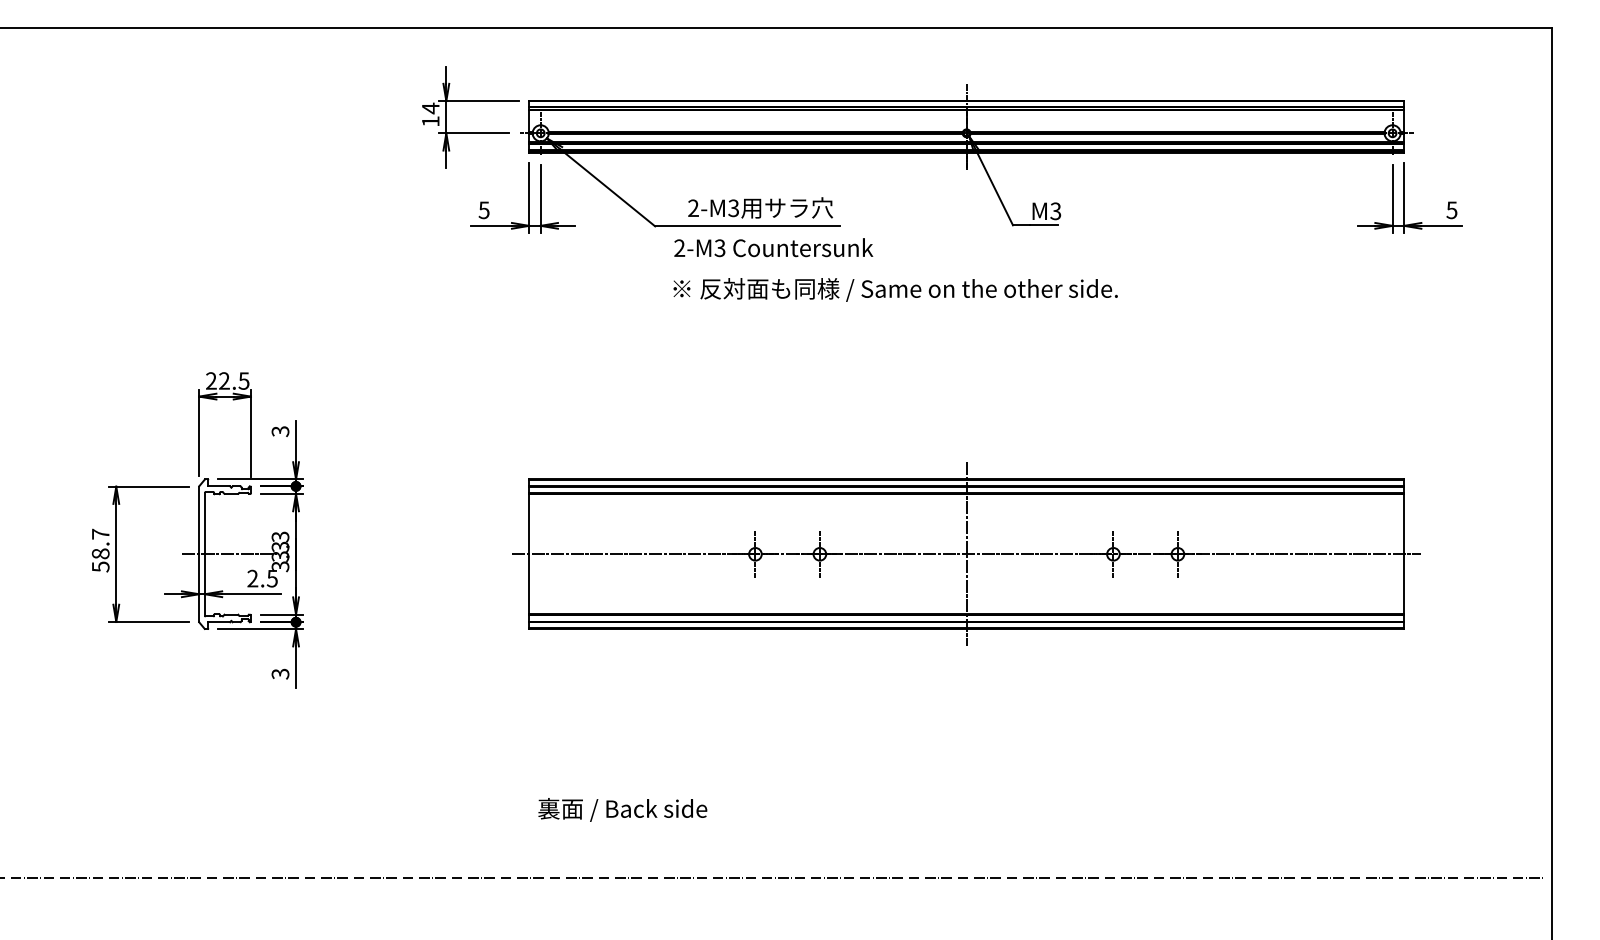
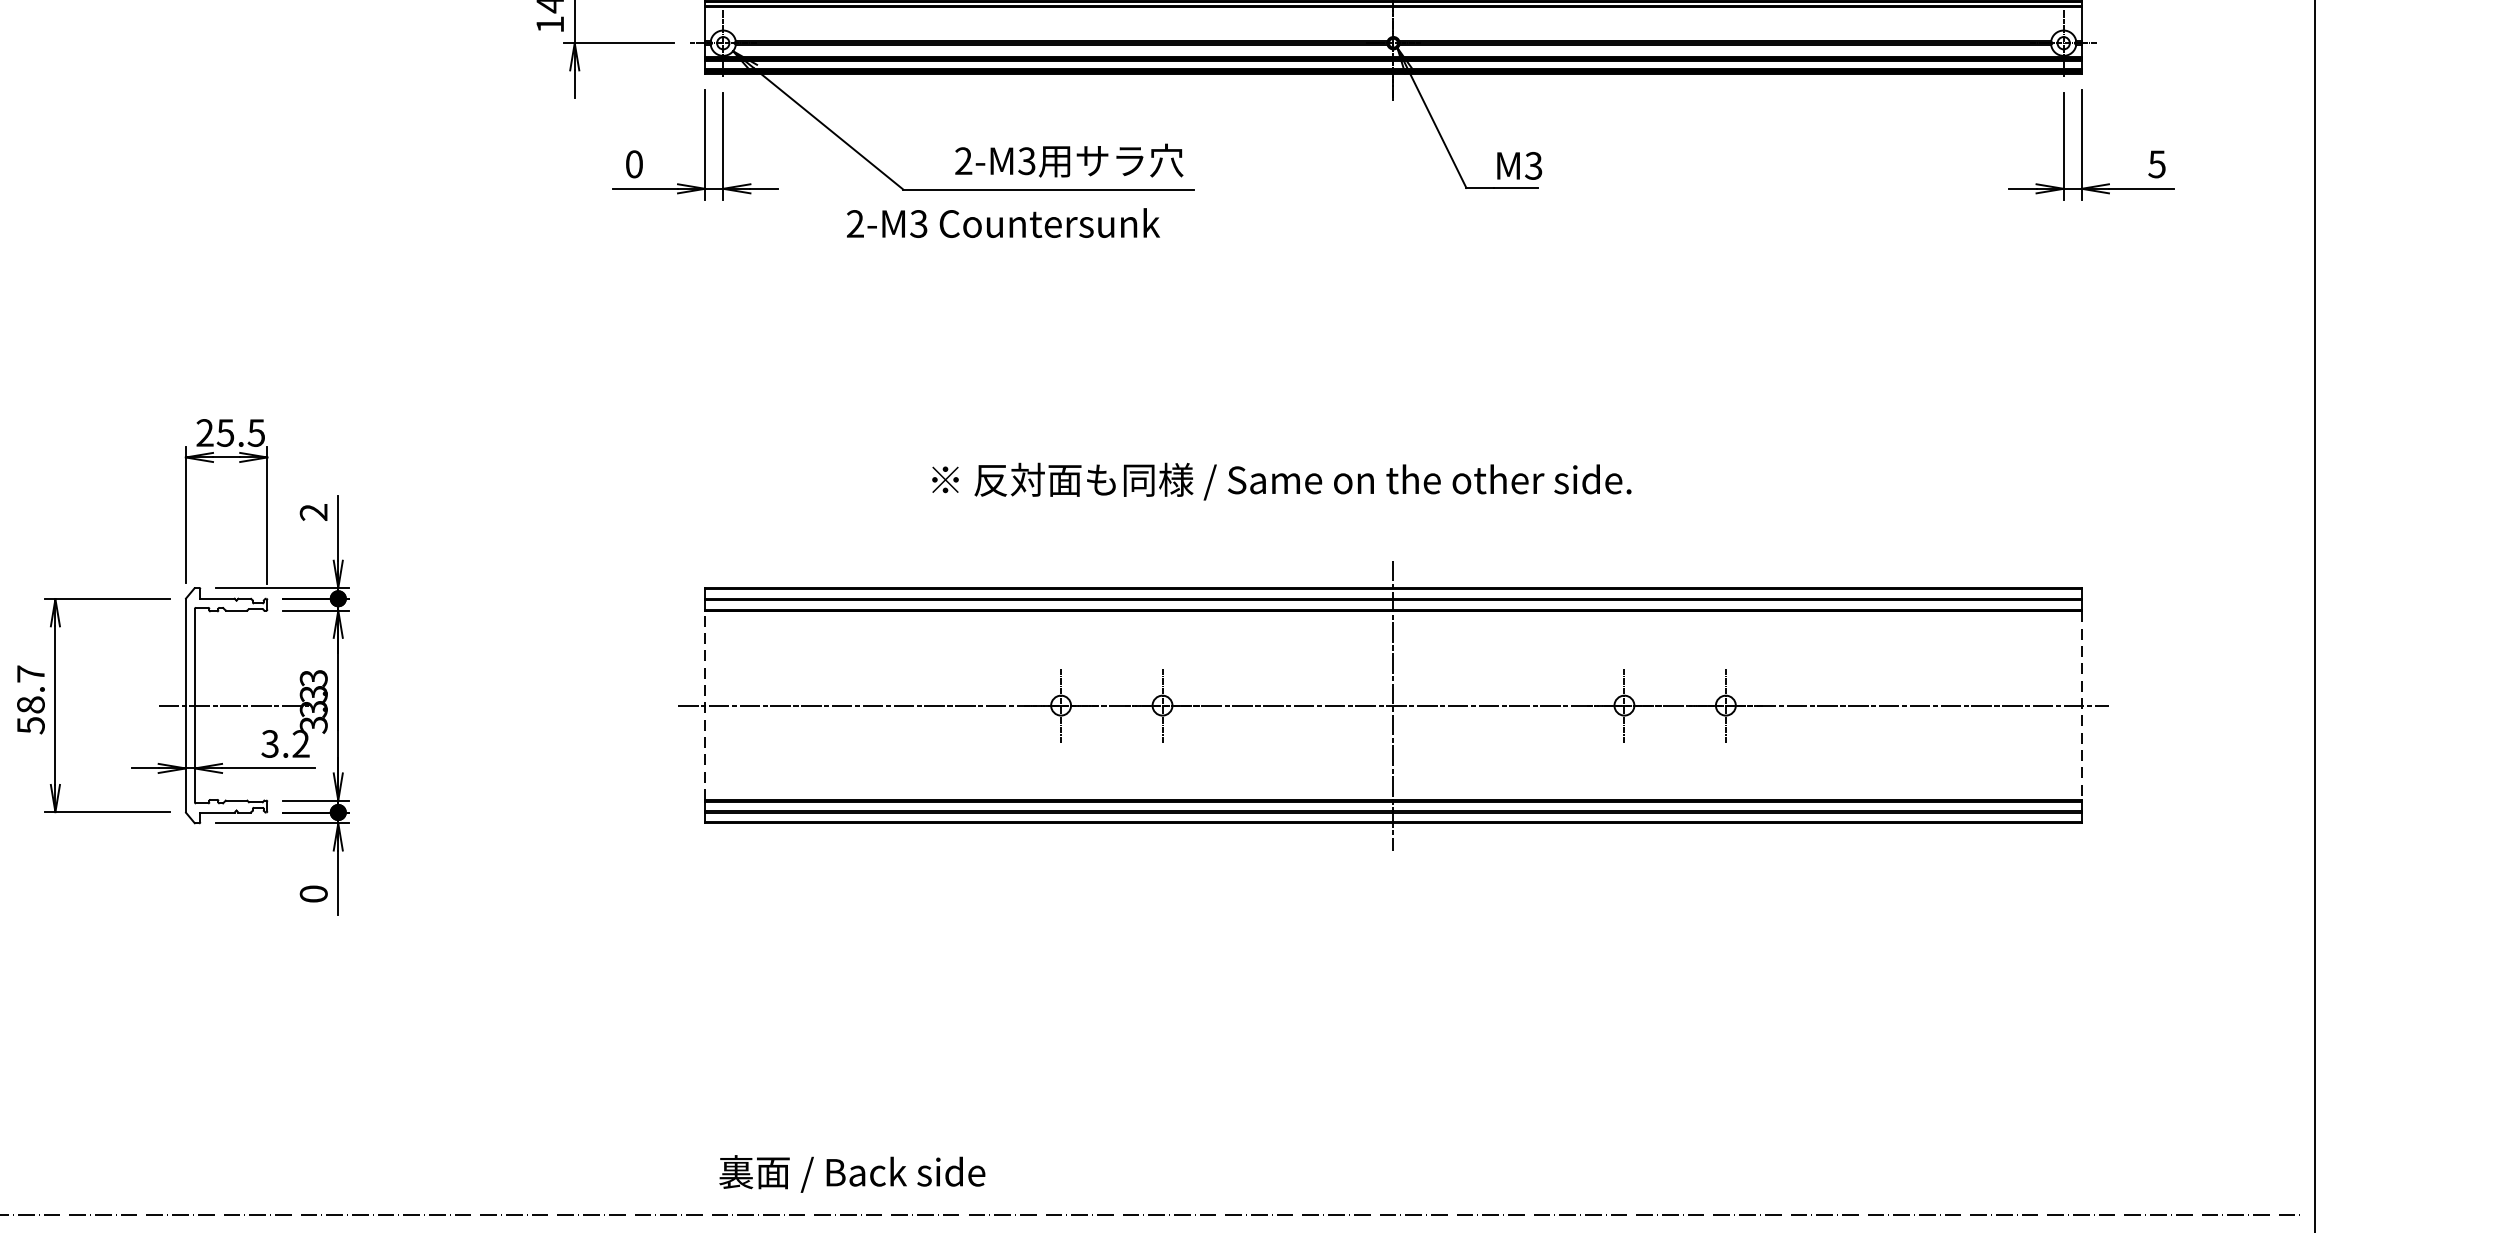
text: (483, 210) -> (633, 164), 5 -> 0
text: (773, 247) -> (1002, 222), moved
text: (895, 289) -> (1281, 480), moved
text: (223, 380) -> (224, 432), 22.5 -> 25.5
text: (280, 431) -> (313, 512), 3 -> 2
line: (529, 554) -> (705, 705), solid -> dashed
line: (1404, 554) -> (2082, 705), solid -> dashed
text: (262, 578) -> (285, 743), 2.5 -> 3.2
text: (280, 673) -> (313, 893), 3 -> 0
text: (622, 809) -> (851, 1173), moved

